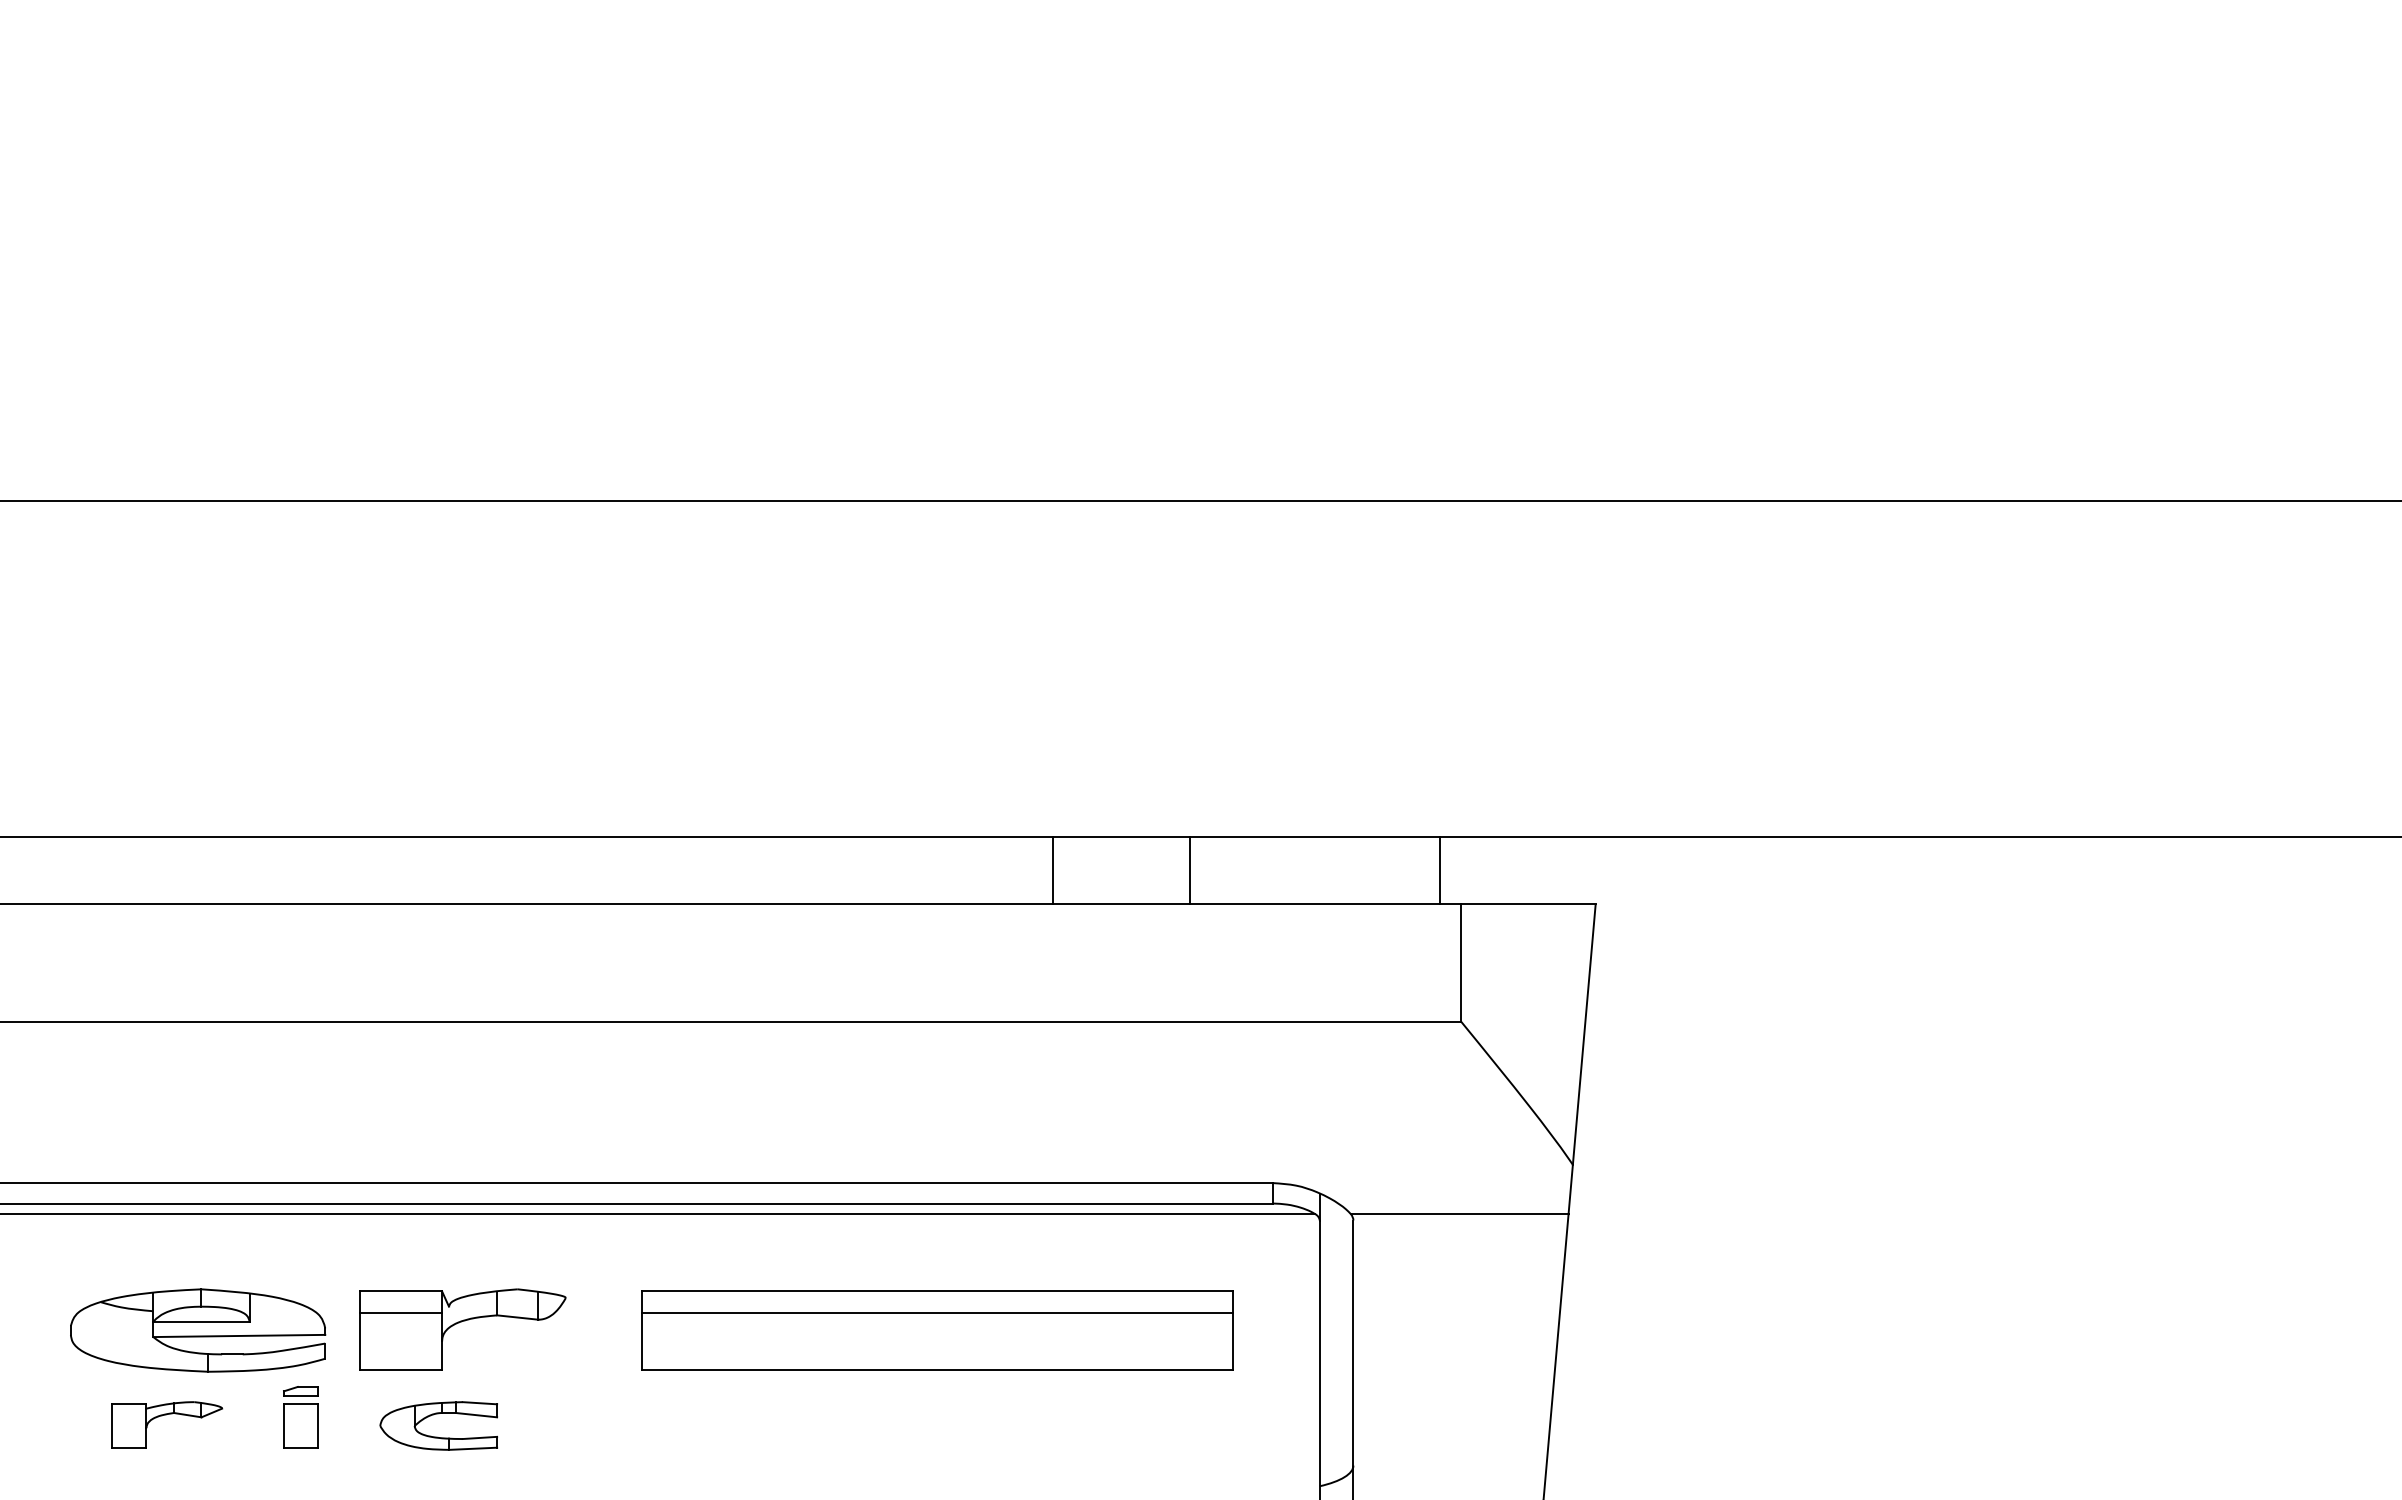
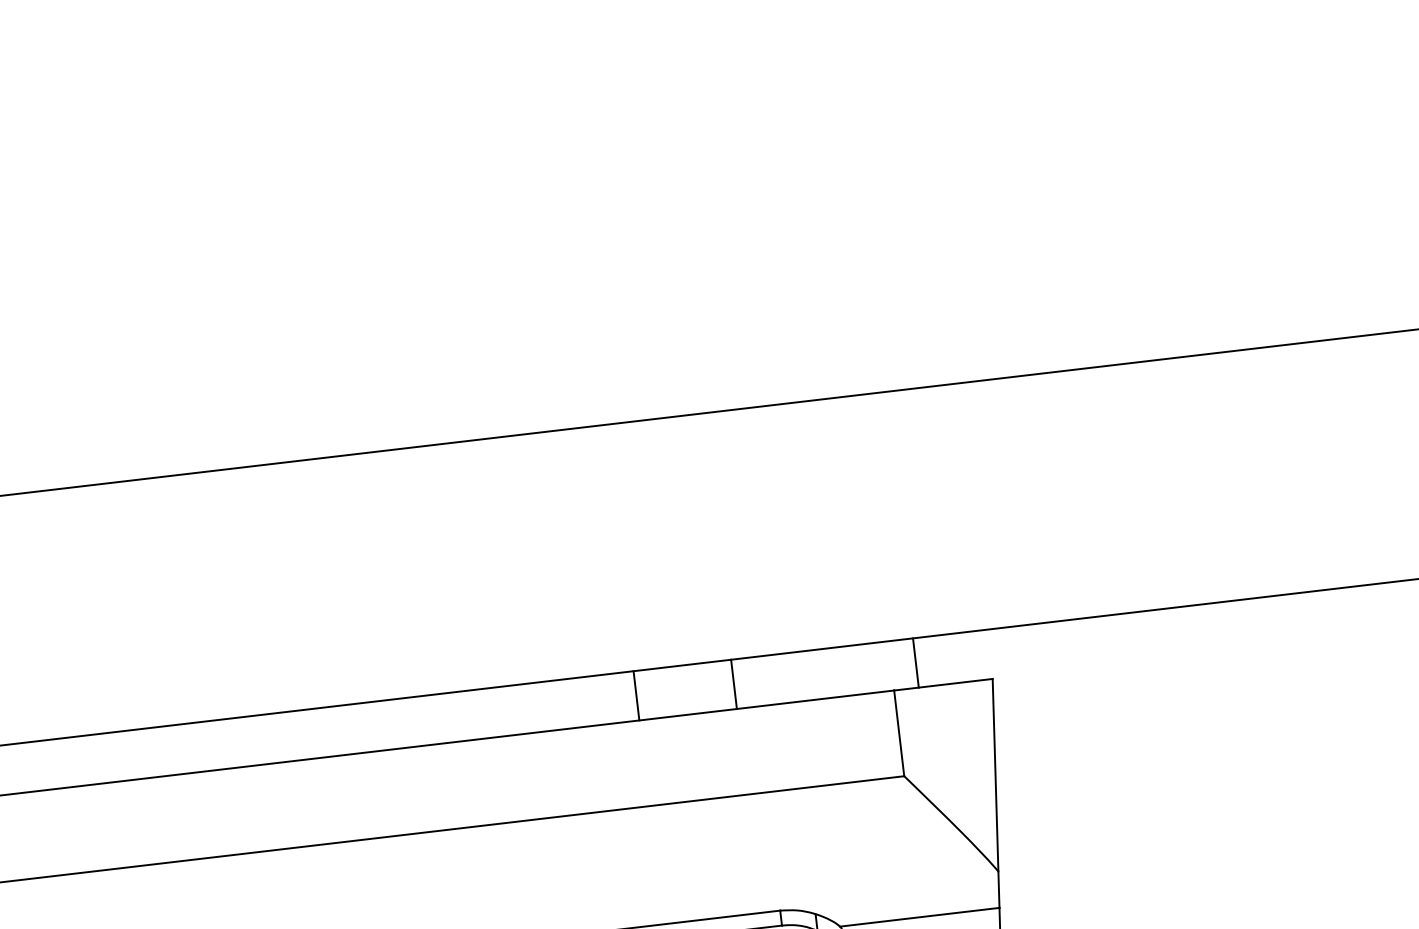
line: (1052, 870) -> (636, 695), moved
line: (1190, 870) -> (734, 684), moved
line: (1439, 870) -> (915, 662), moved

